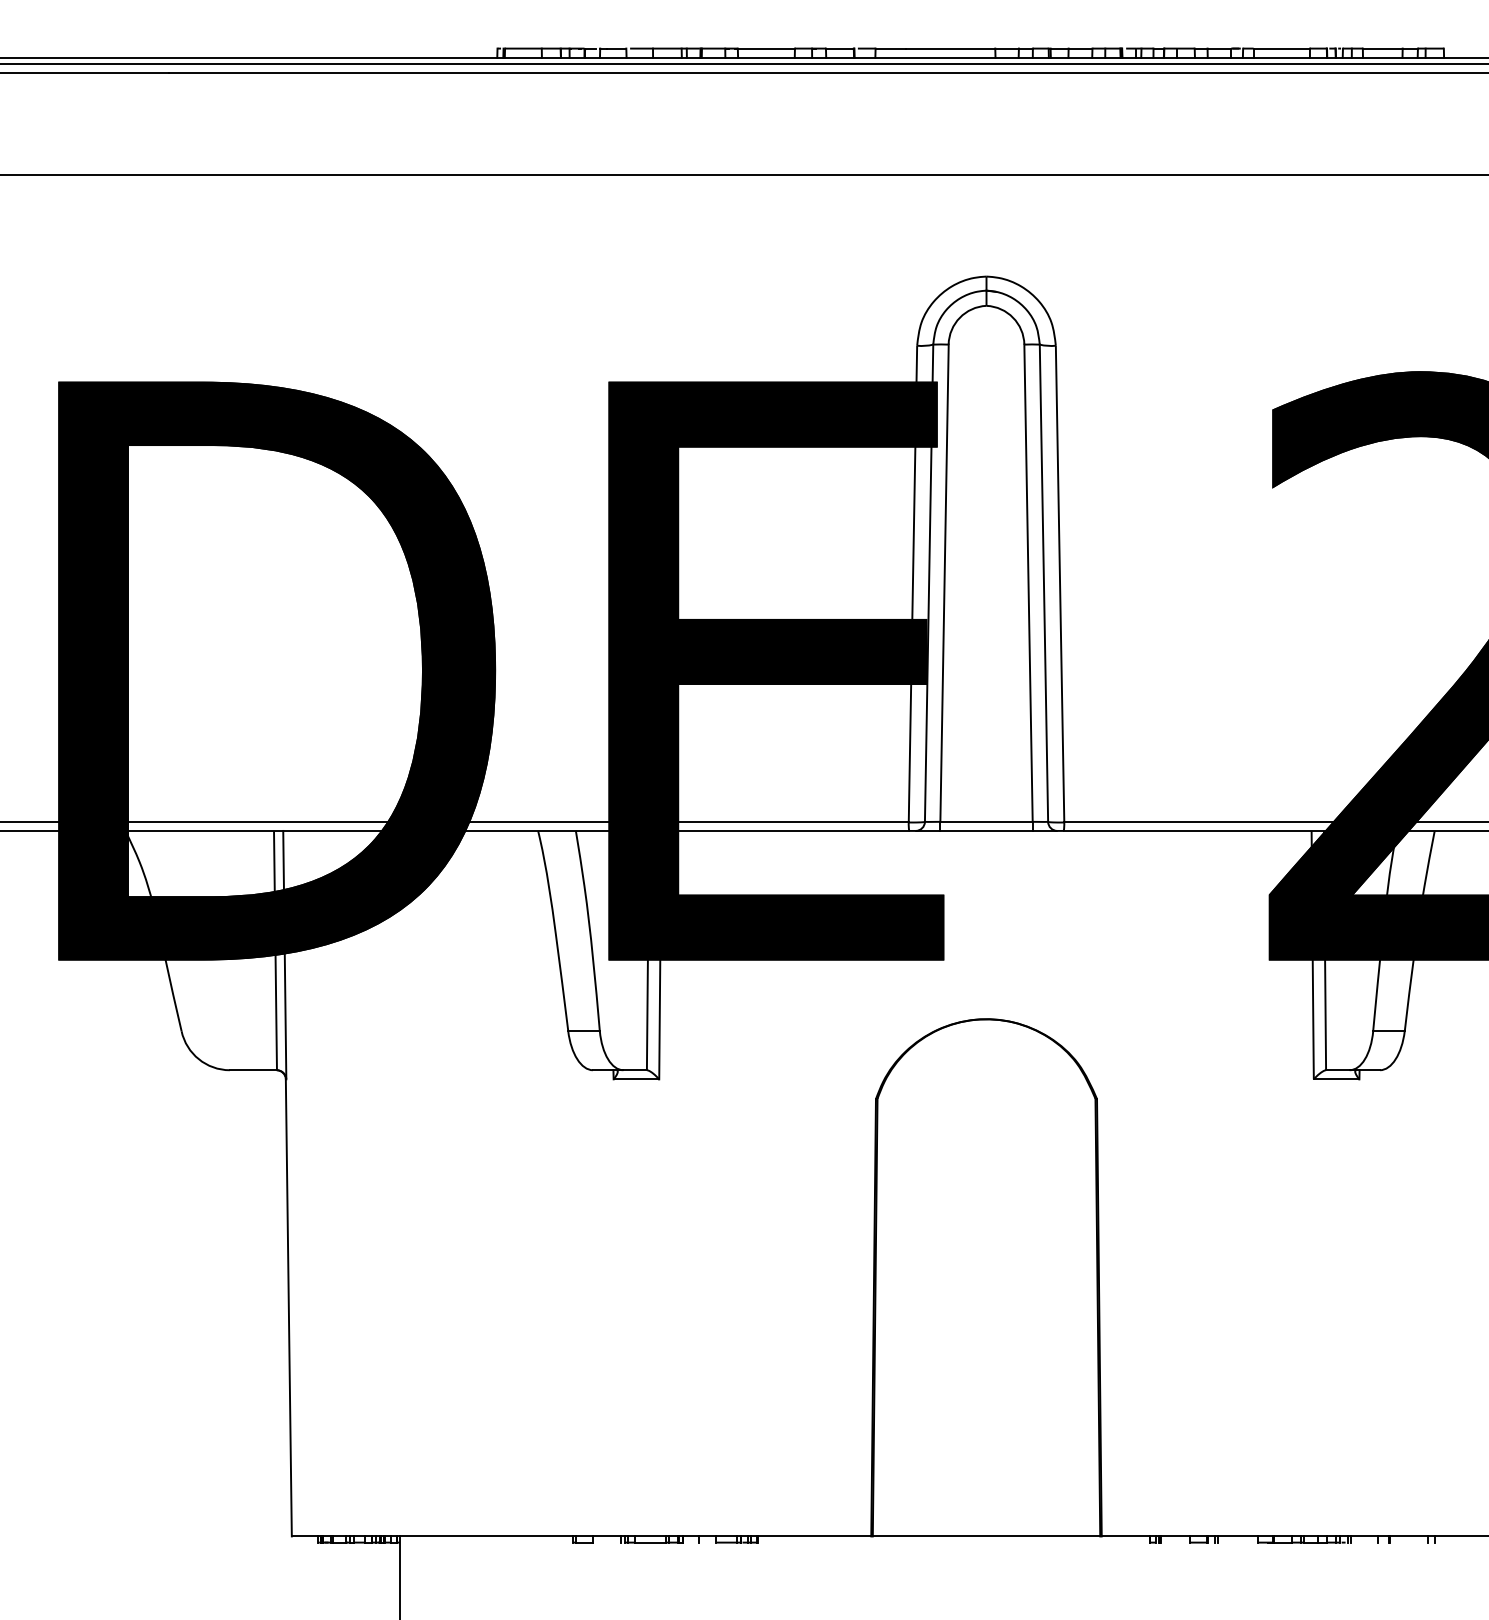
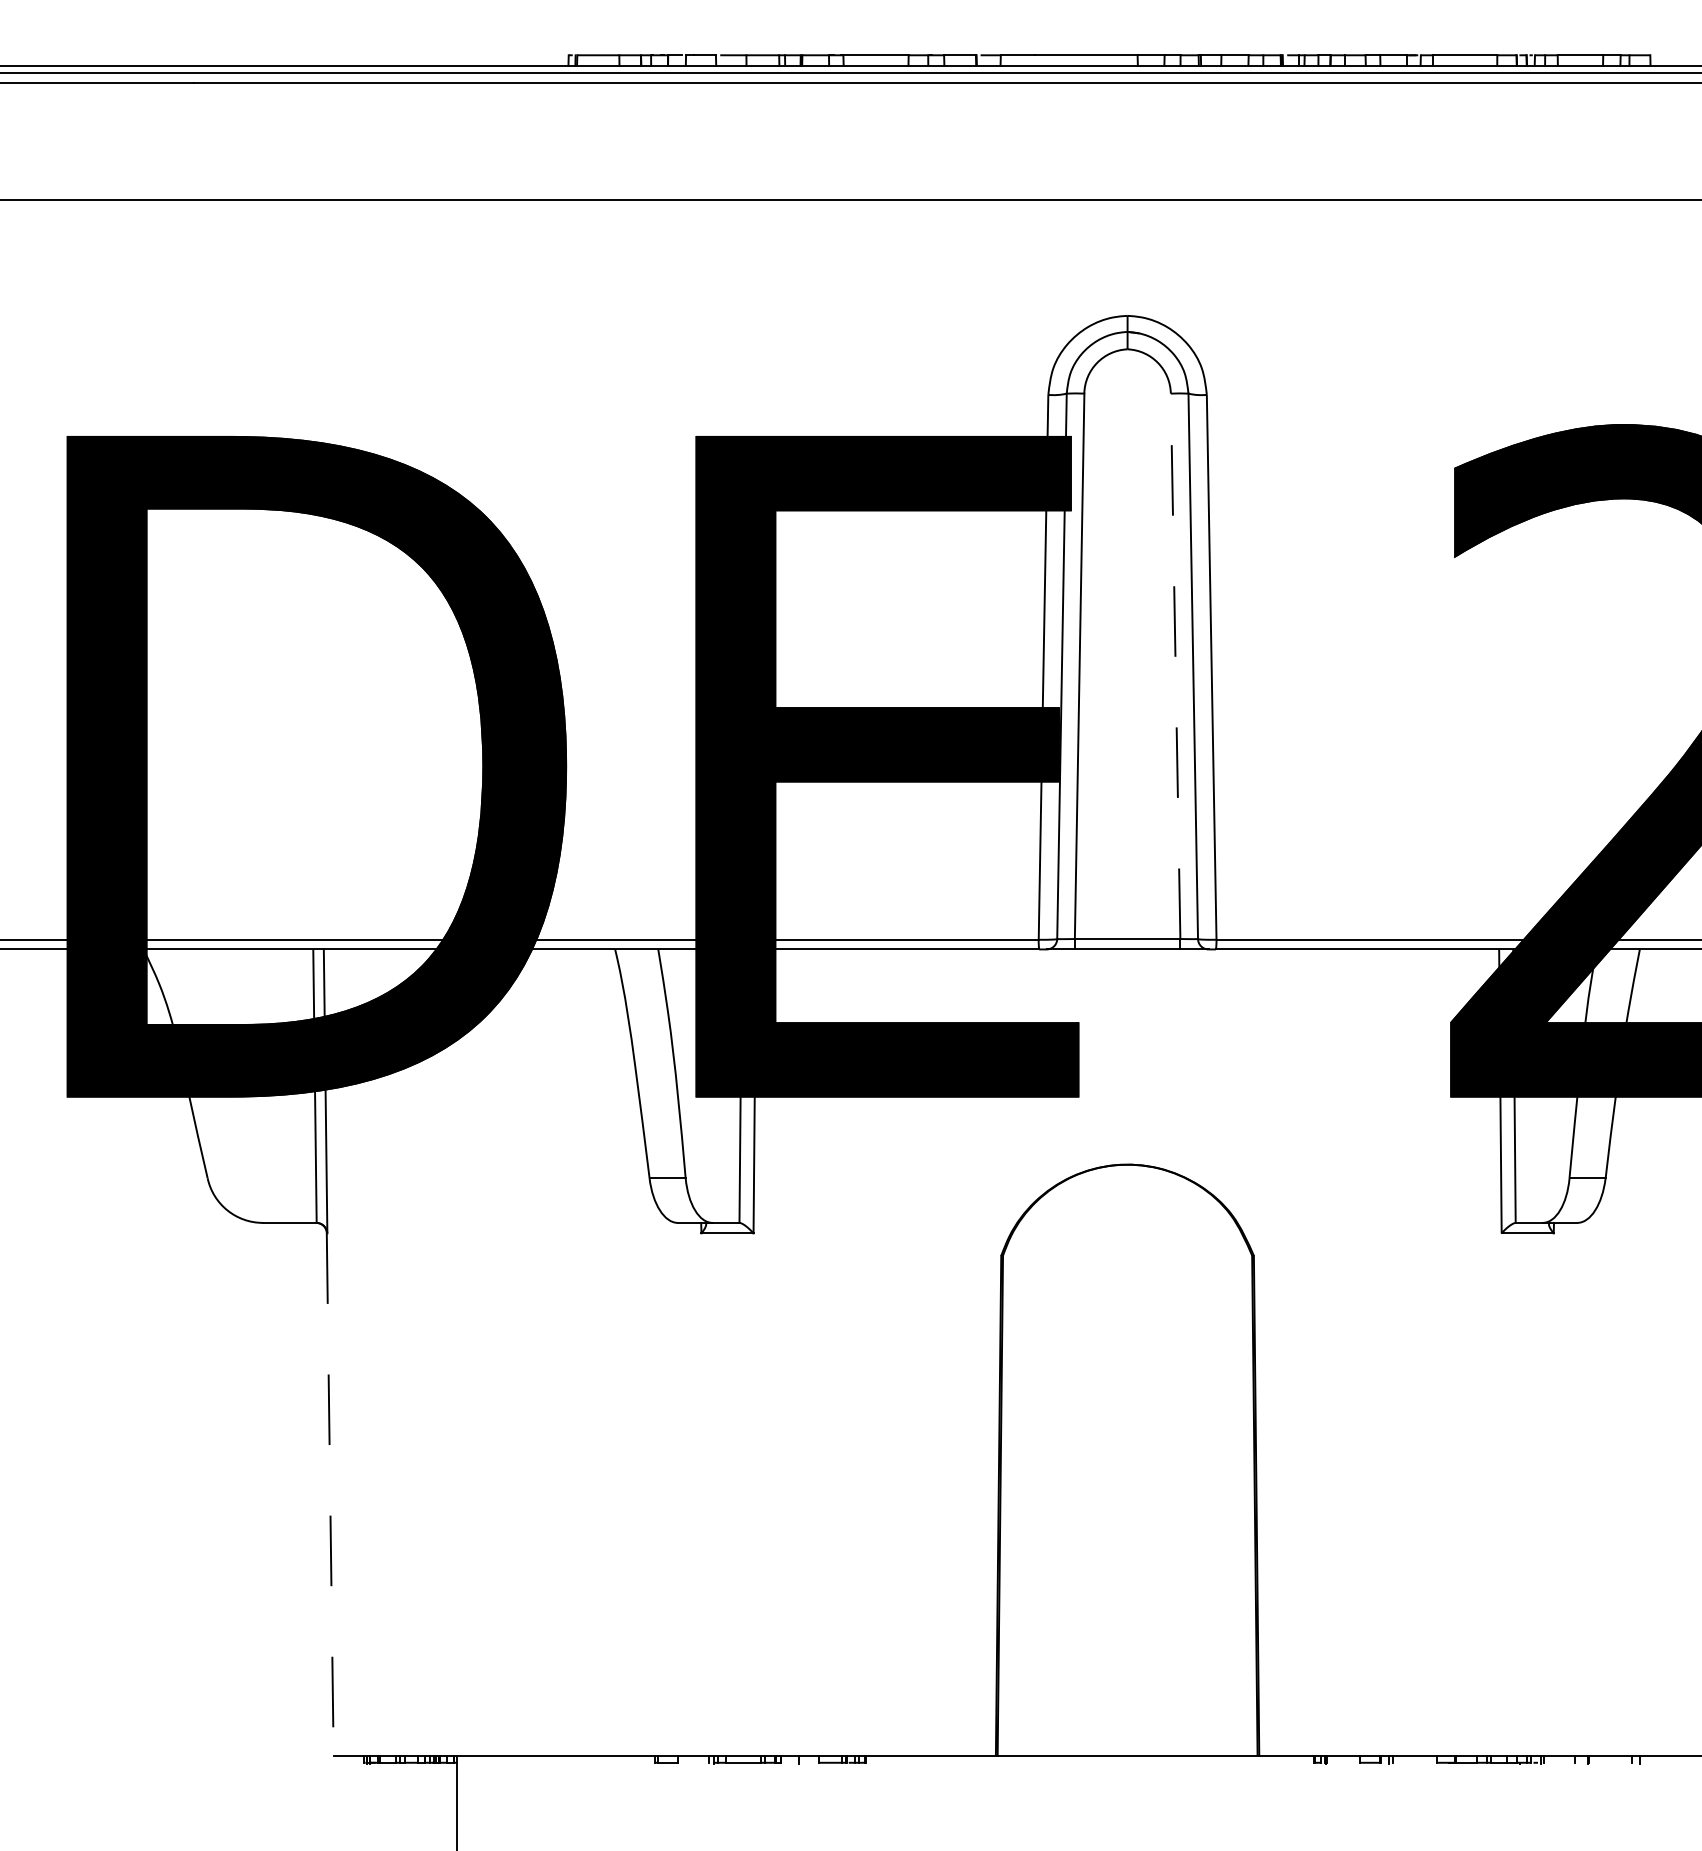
line: (1028, 583) -> (1175, 666), solid -> dashed
line: (288, 1307) -> (329, 1494), solid -> dashed

